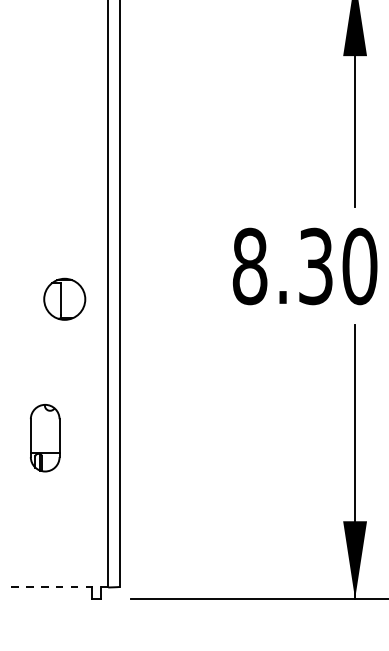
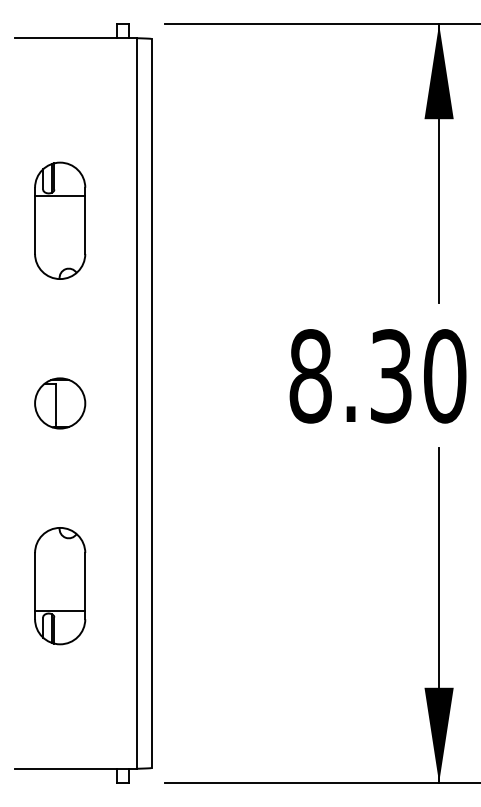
part: (45, 139) -> (60, 220), added
part: (65, 299) -> (60, 403), moved
part: (45, 438) -> (60, 586), size x1.43
line: (57, 587) -> (75, 768), dashed -> solid

